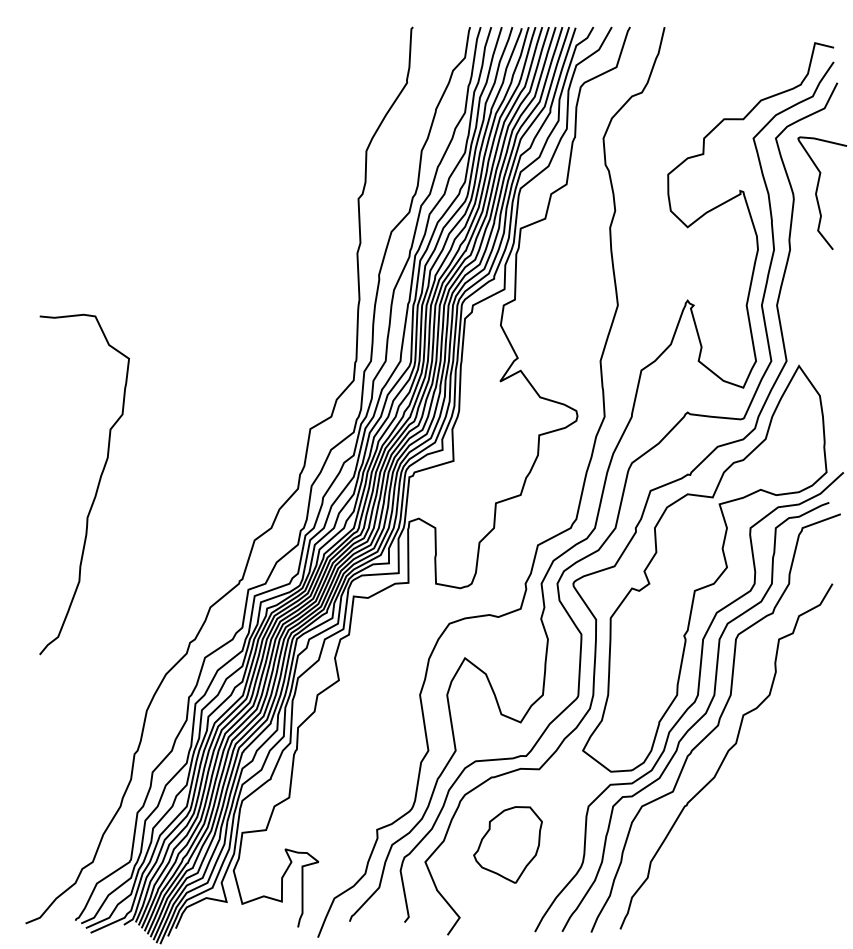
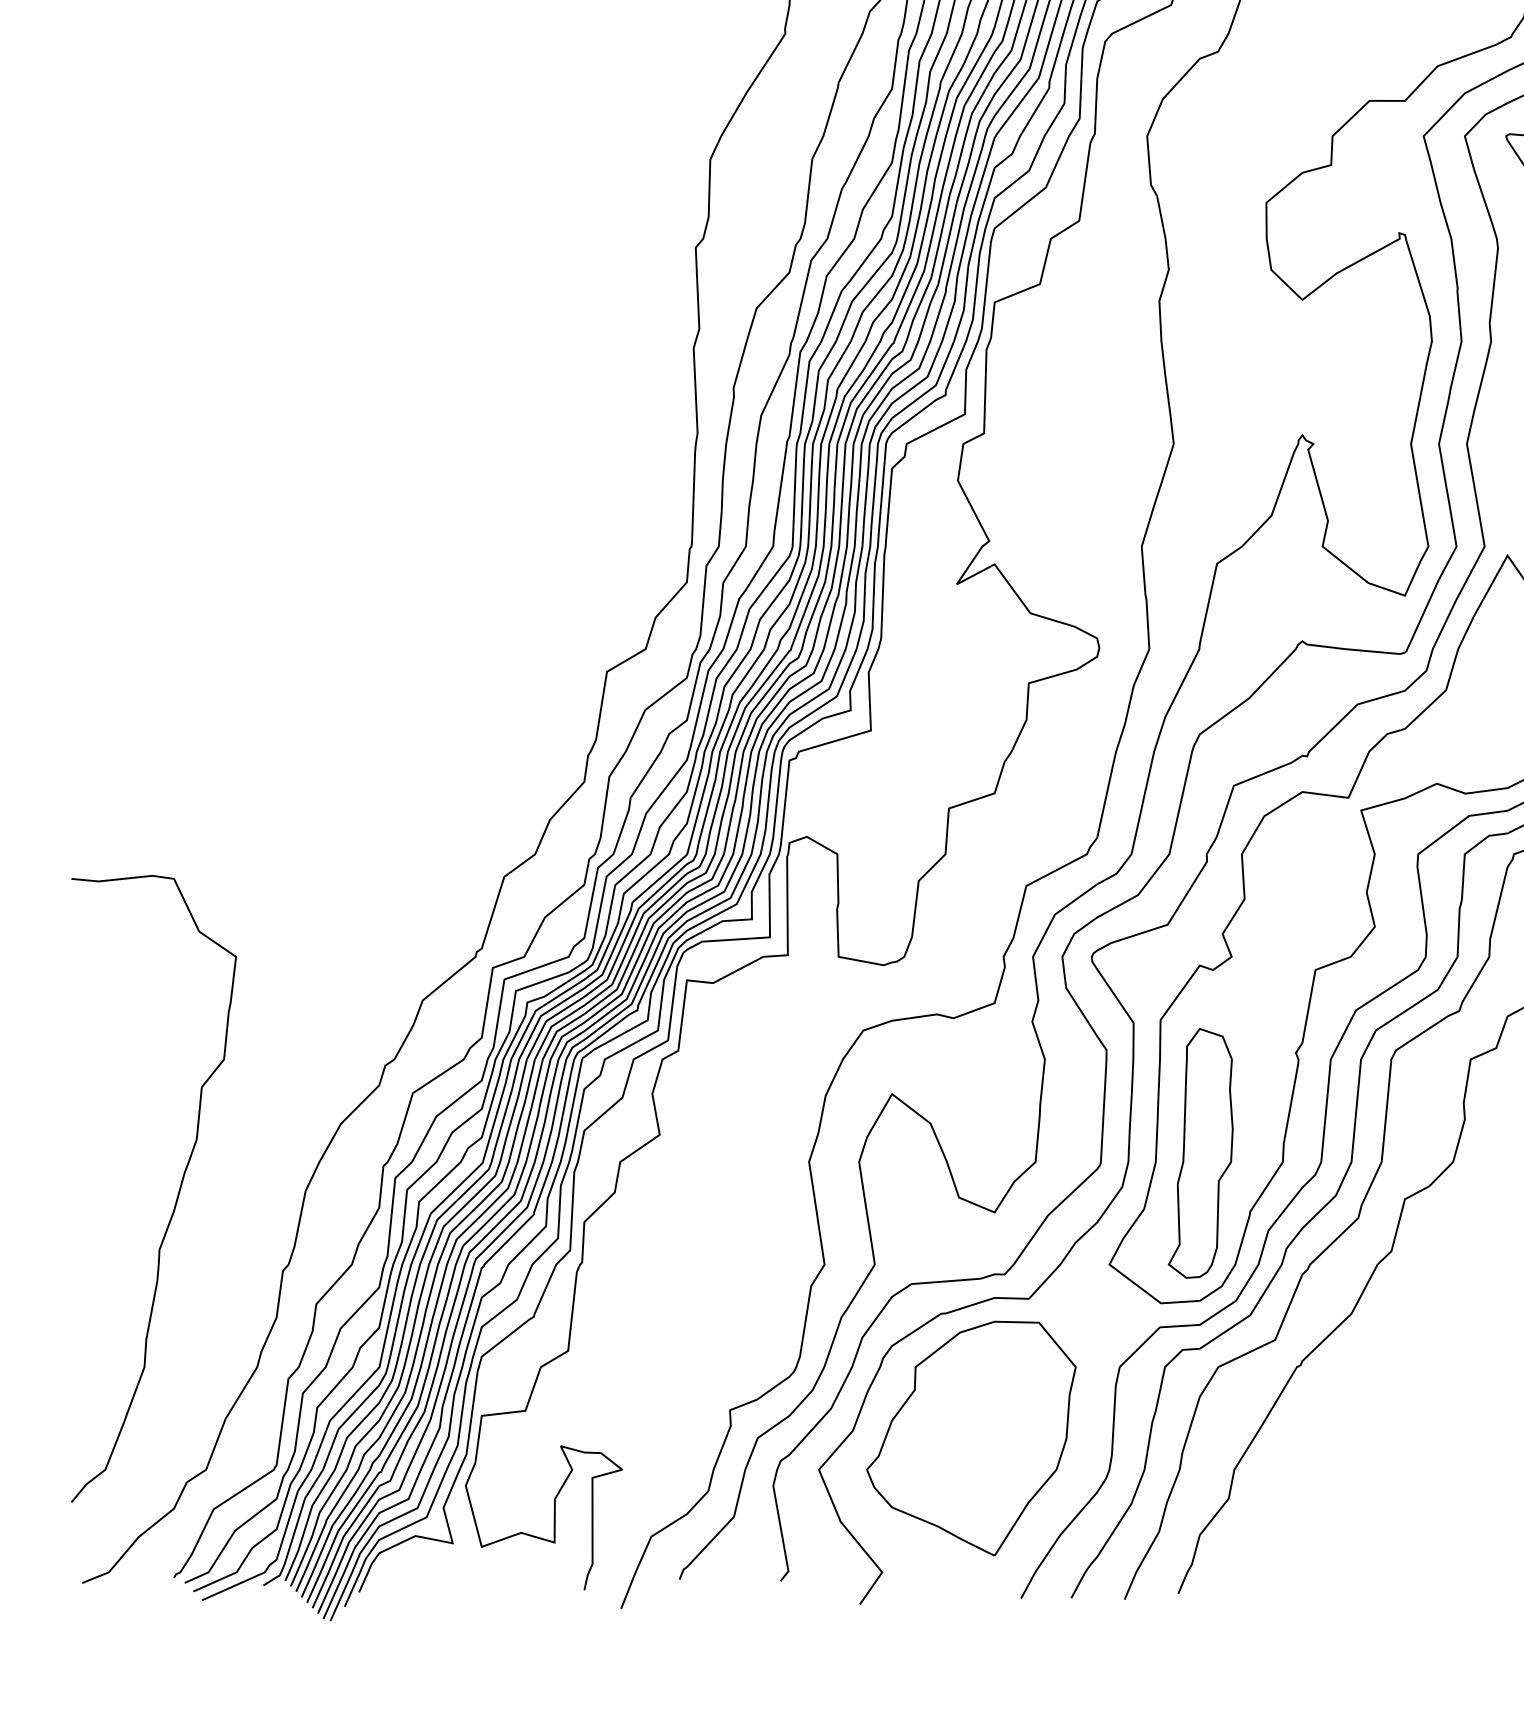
curve: (96, 488) -> (176, 1195), moved
part: (632, 690) -> (1200, 1153), added
part: (507, 844) -> (970, 1437), size x1.67

